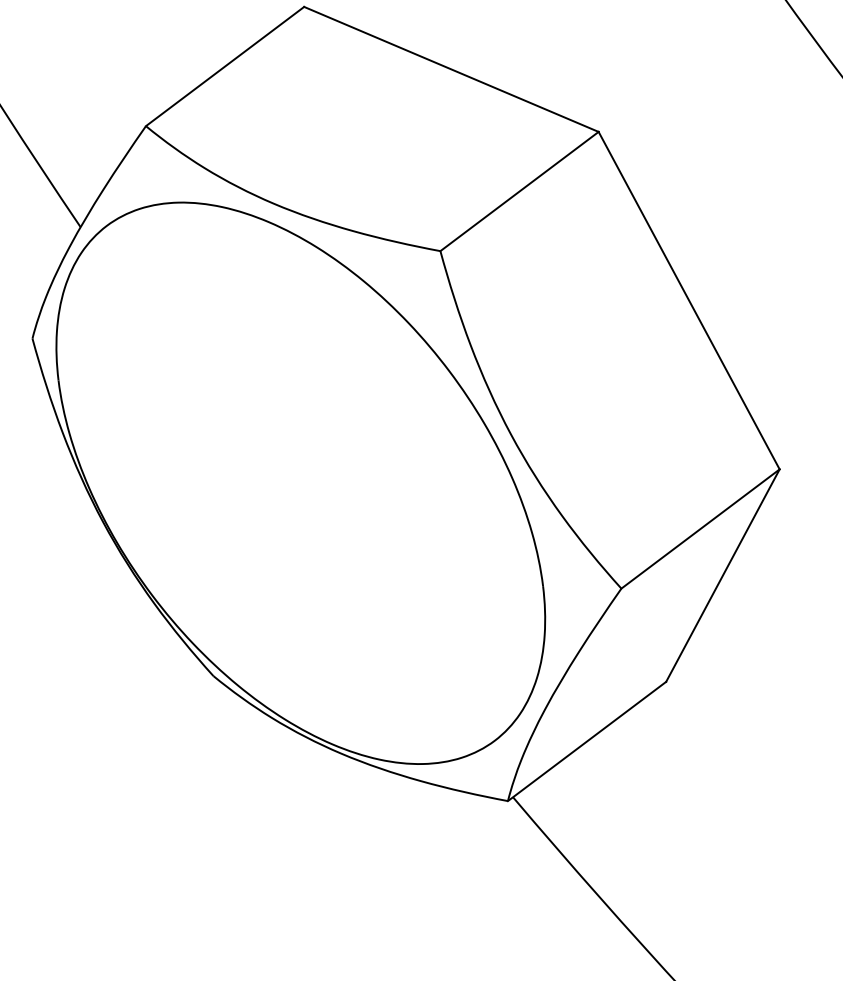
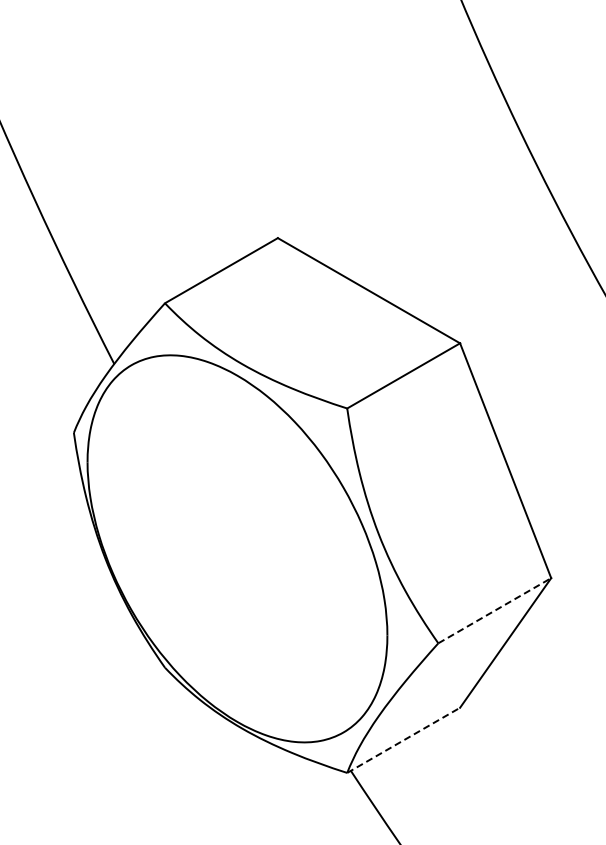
line: (701, 528) -> (495, 610), solid -> dashed
line: (588, 741) -> (404, 740), solid -> dashed

